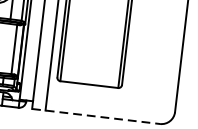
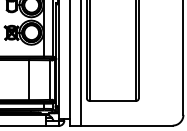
line: (96, 116) -> (121, 125), dashed -> solid

